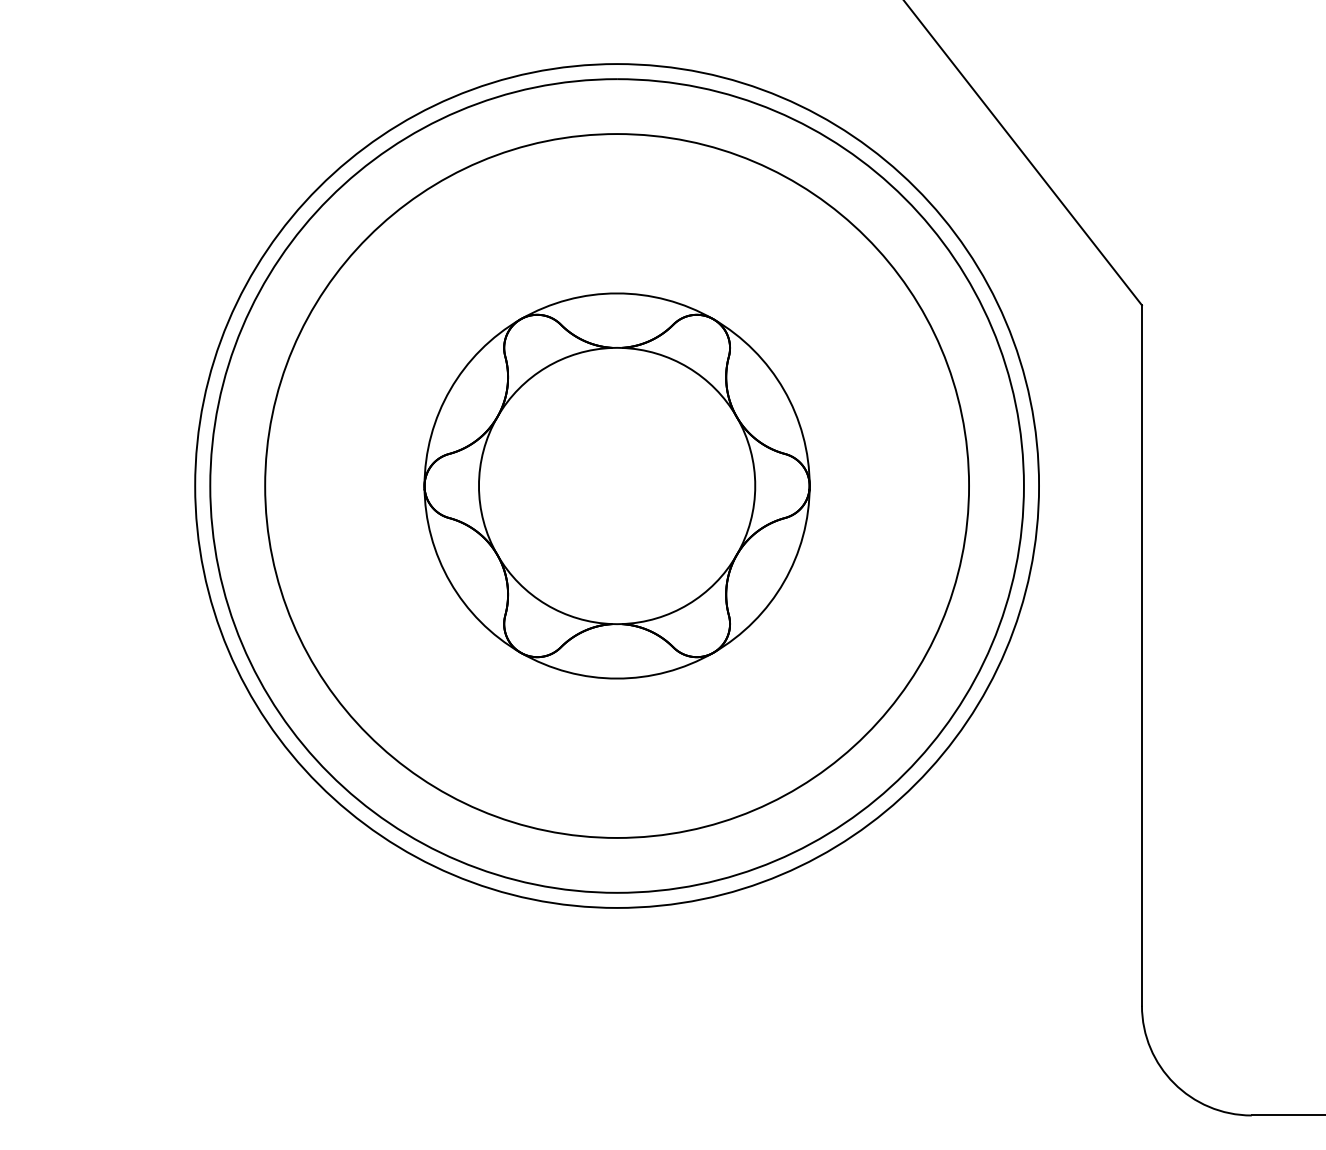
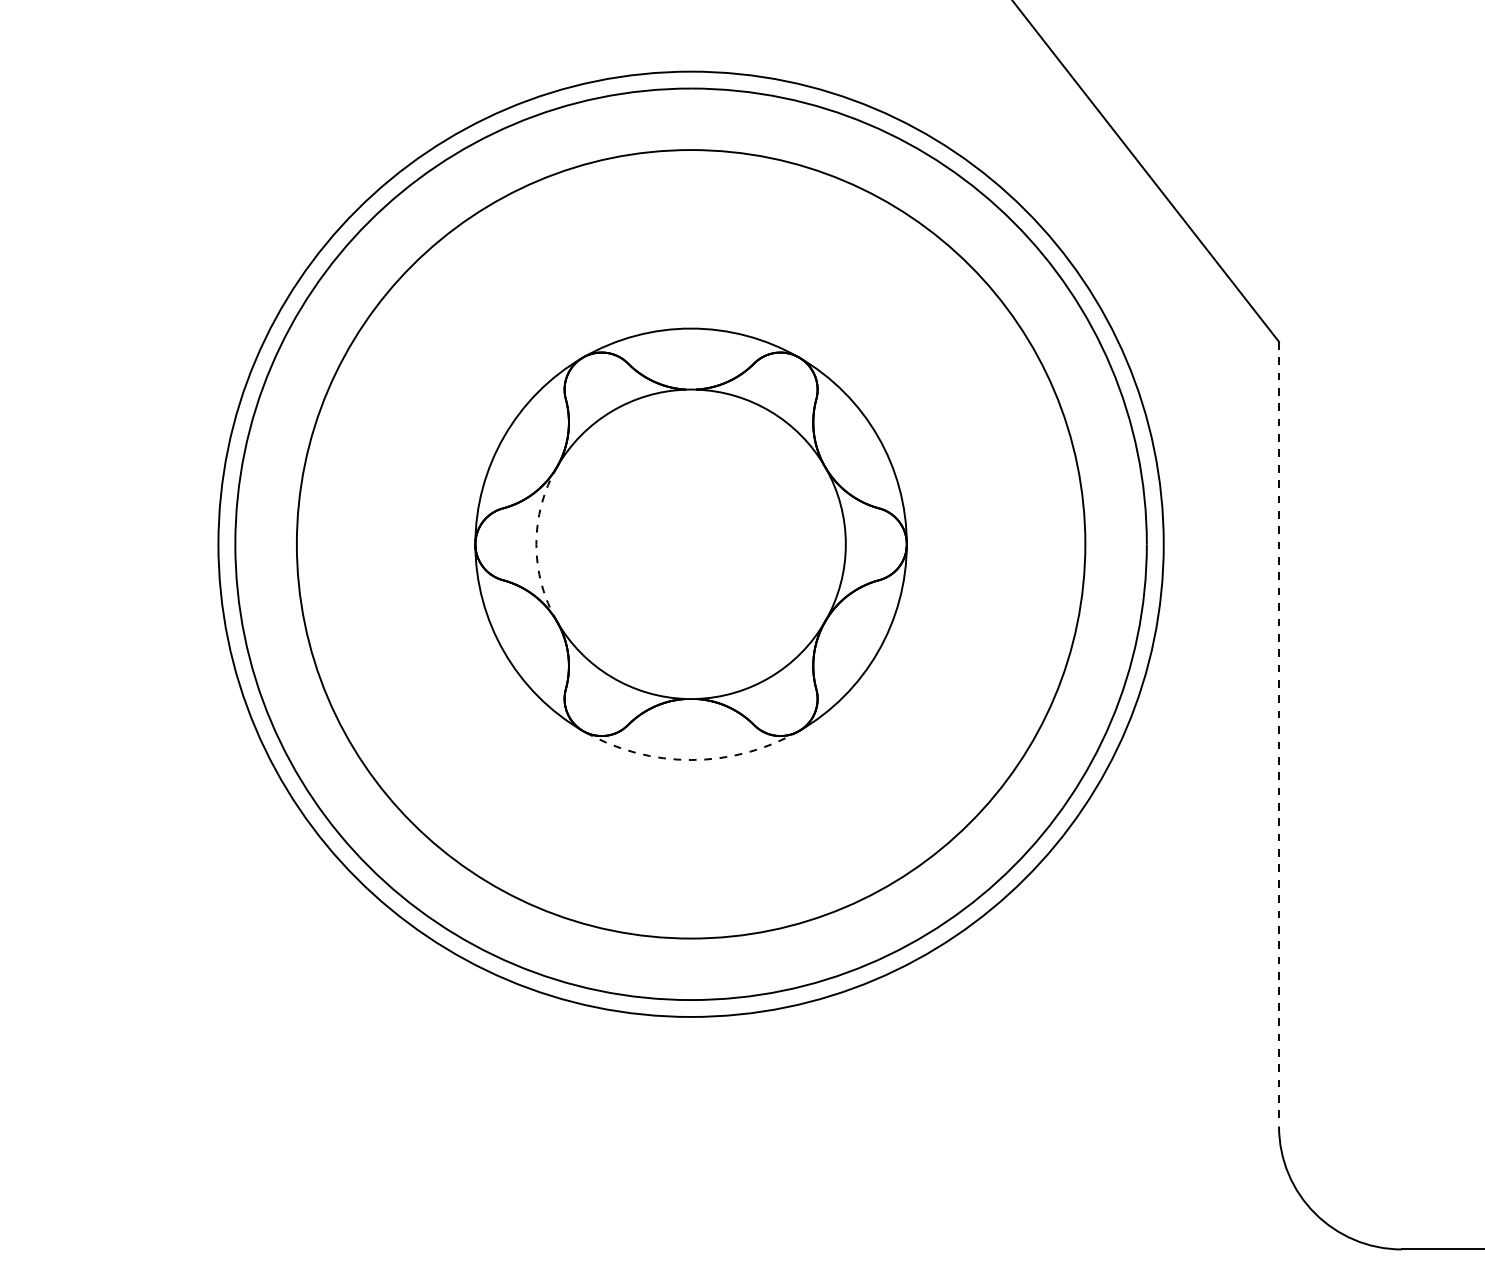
arc: (479, 486) -> (536, 544), solid -> dashed
line: (1142, 655) -> (1279, 734), solid -> dashed
arc: (617, 678) -> (691, 760), solid -> dashed

